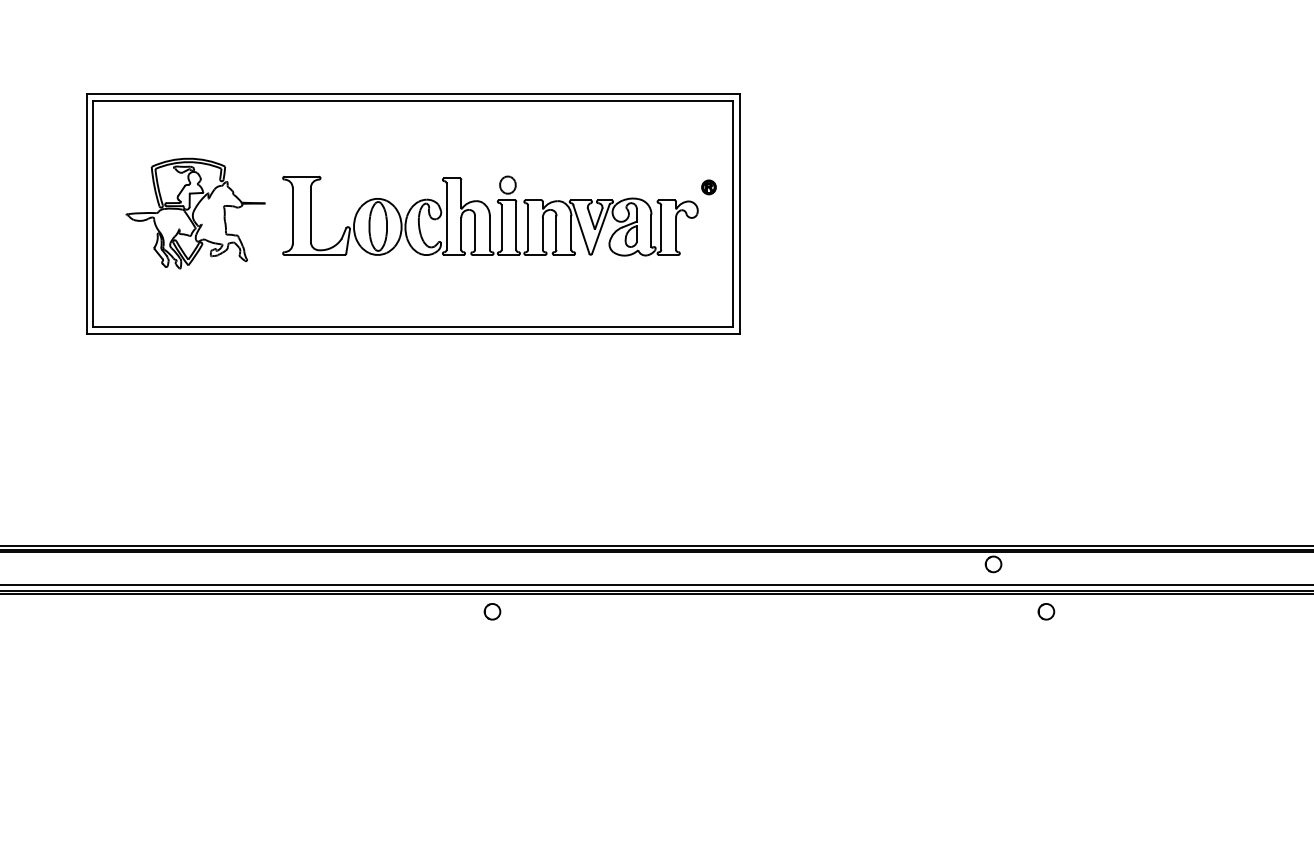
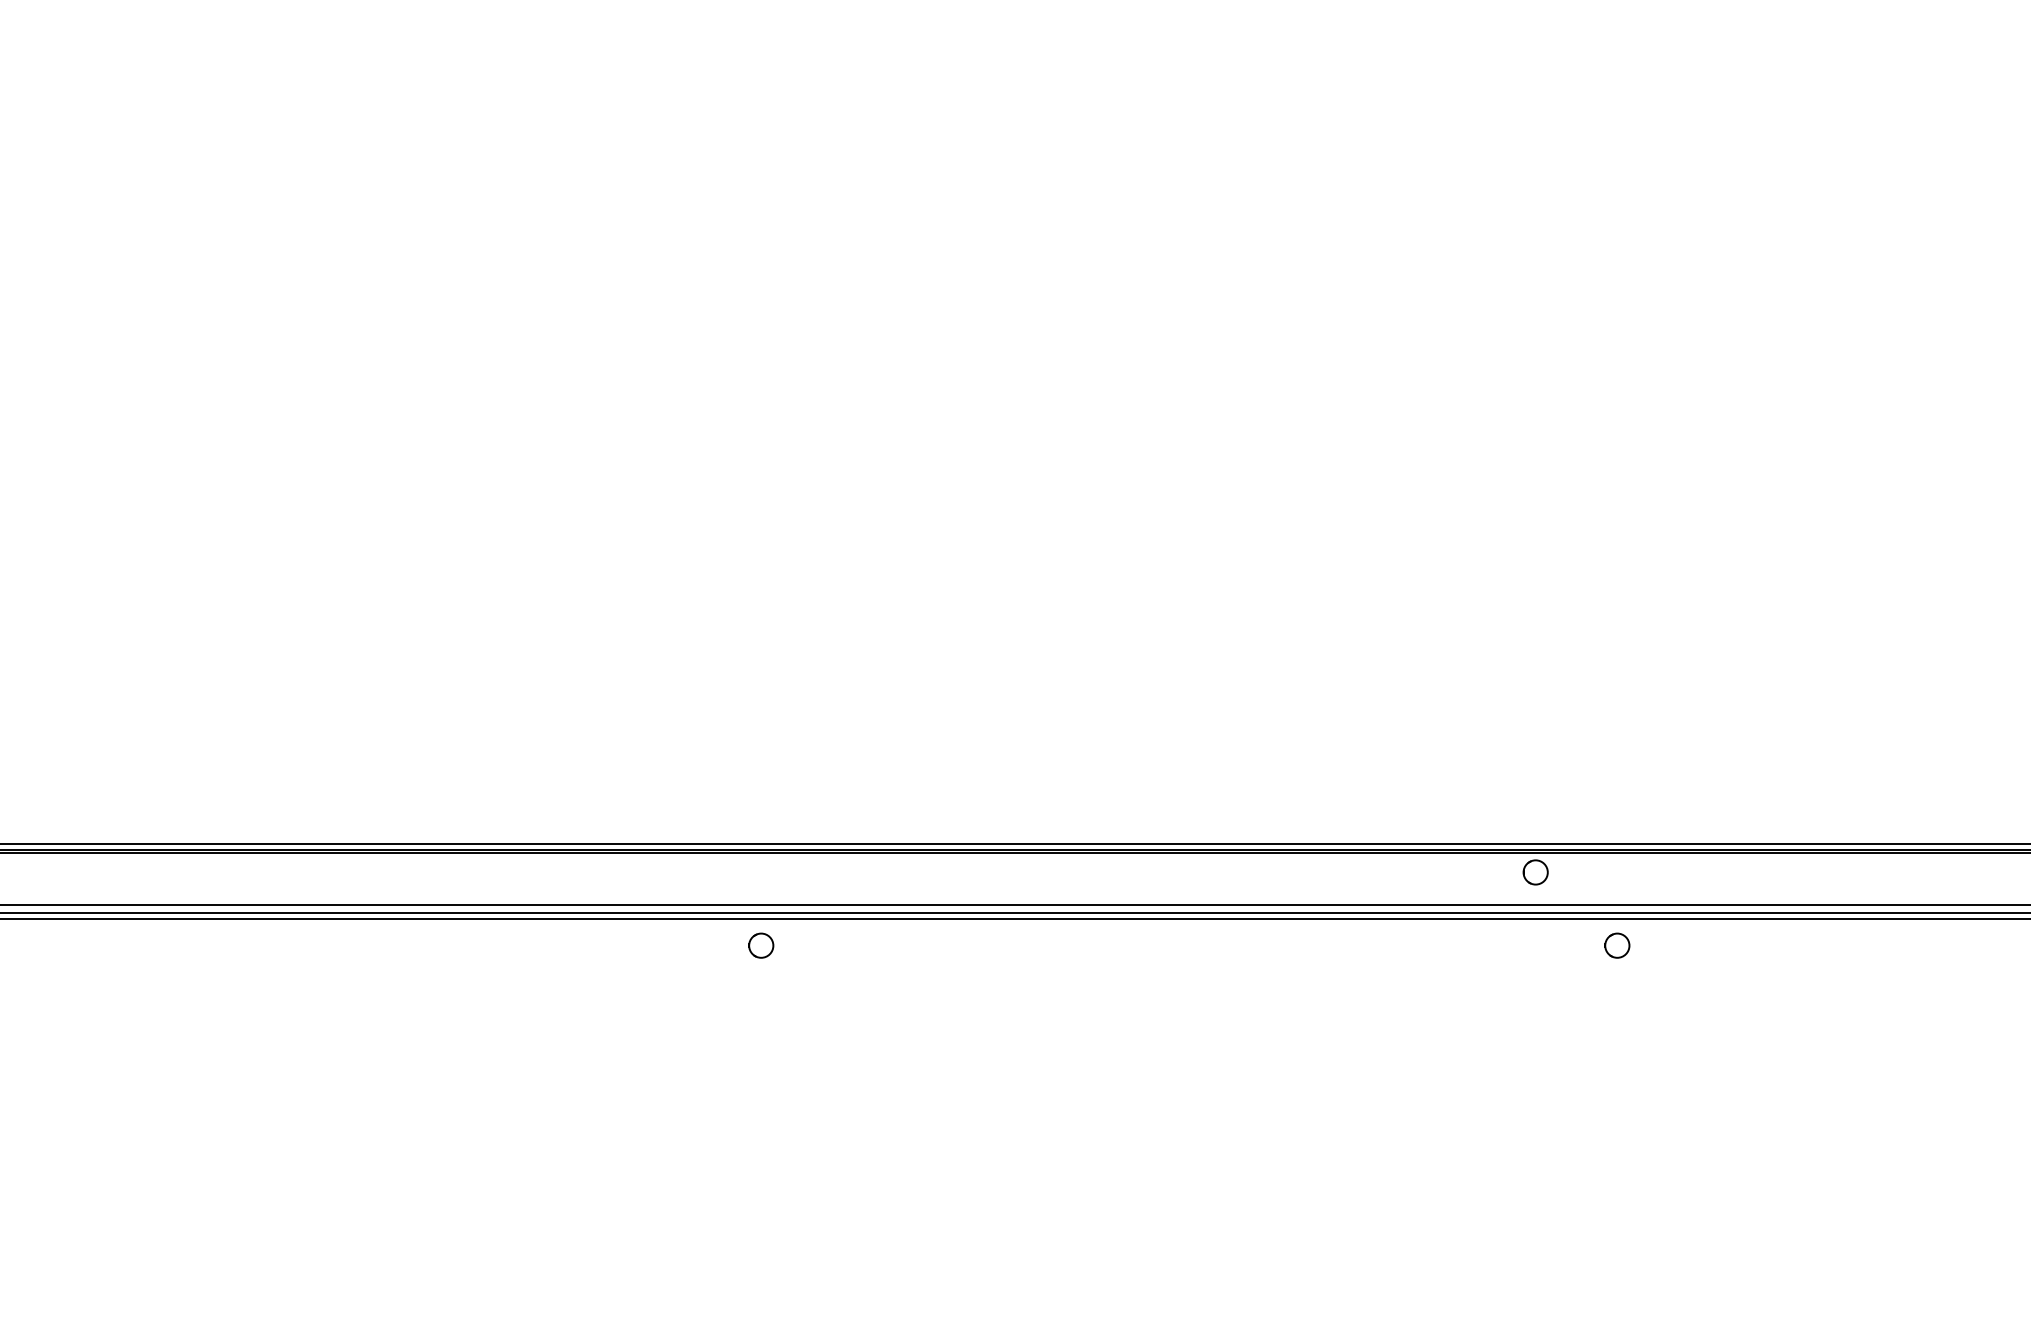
part: (413, 213) -> (639, 330), removed

